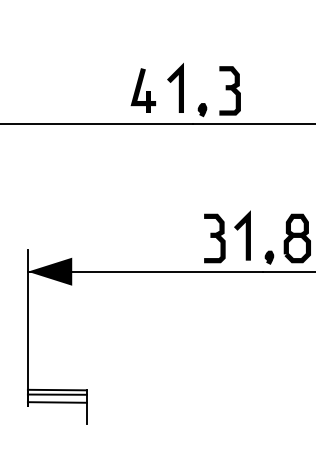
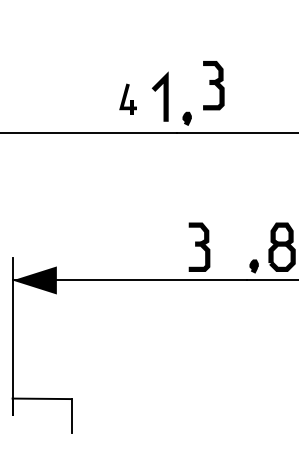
part: (143, 90) -> (128, 99), size x0.7
part: (229, 90) -> (213, 85), moved
line: (245, 235) -> (230, 244), removed
line: (56, 394) -> (41, 403), removed
line: (56, 402) -> (41, 411), removed

